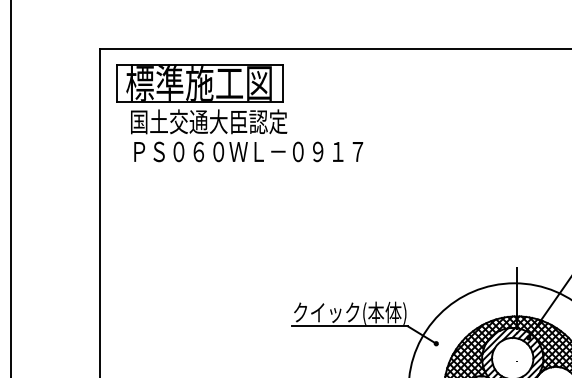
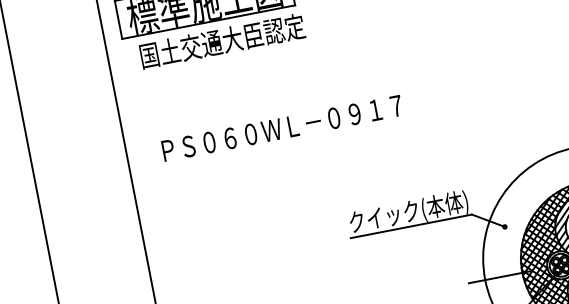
text: (248, 151) -> (282, 127), moved

